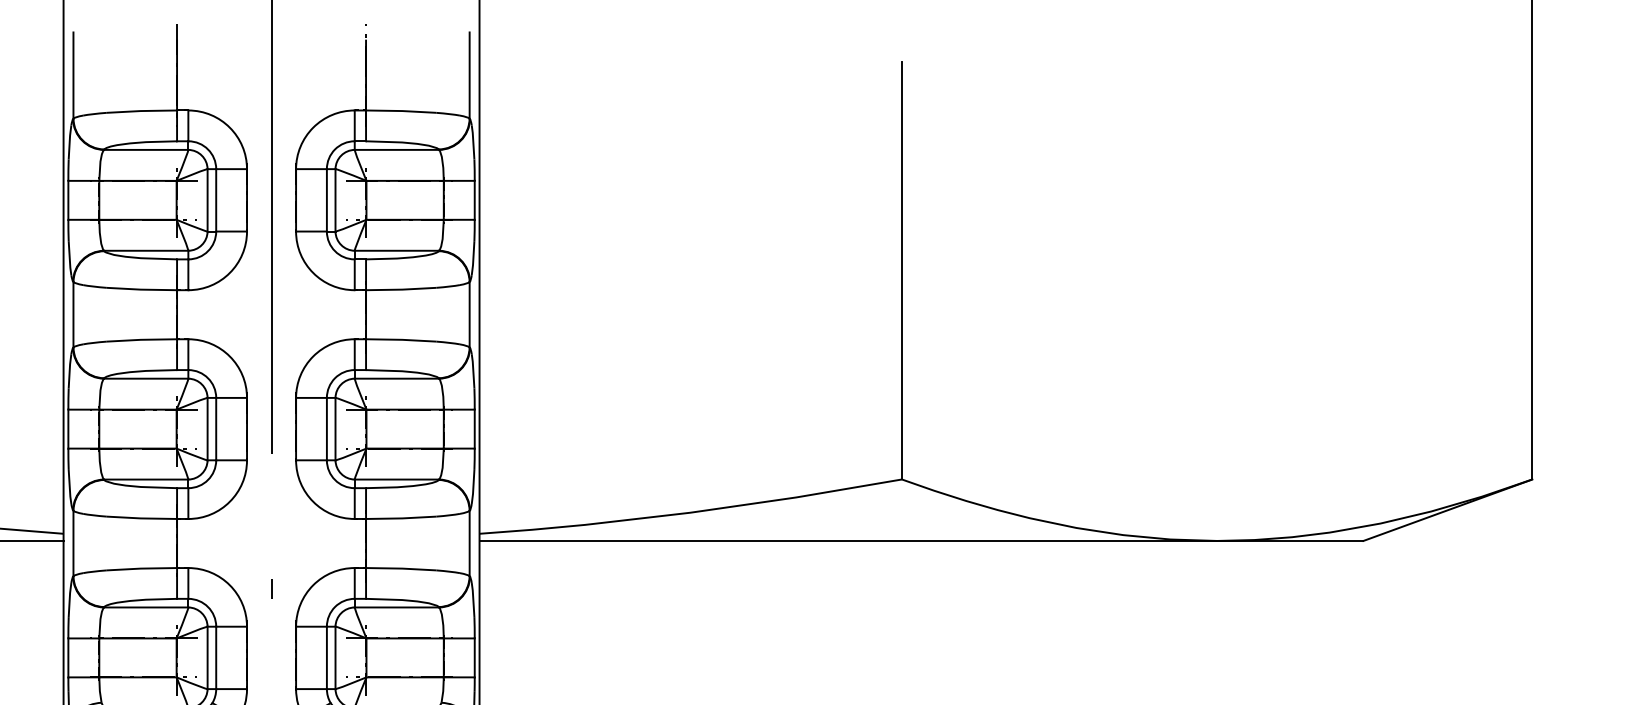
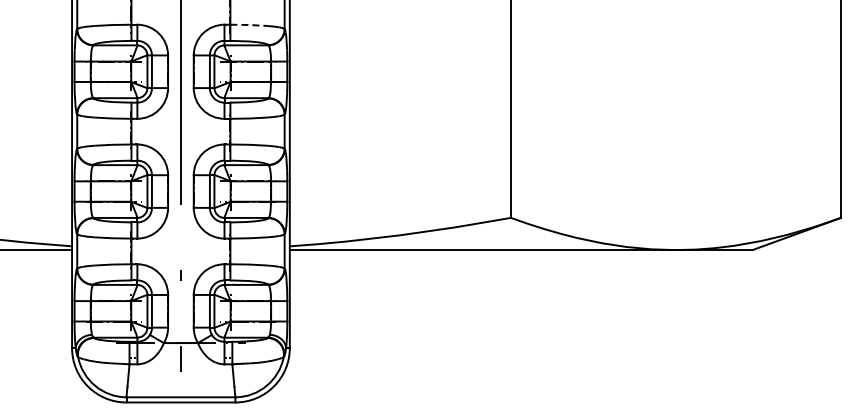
line: (402, 111) -> (249, 25), solid -> dashed

